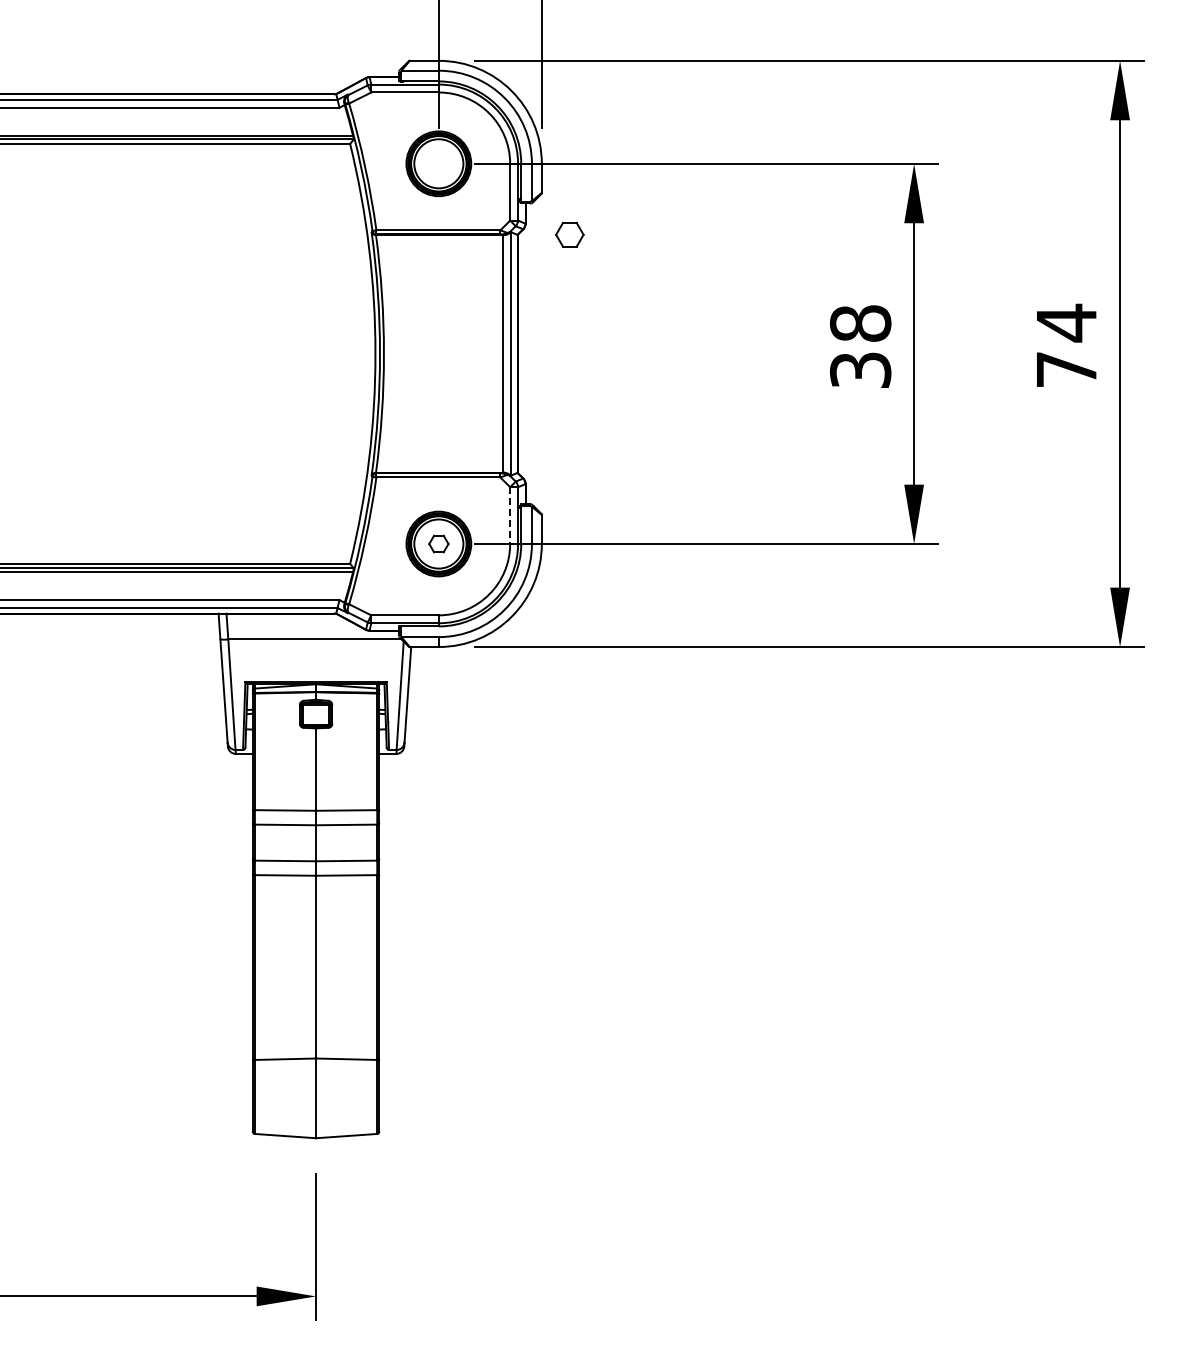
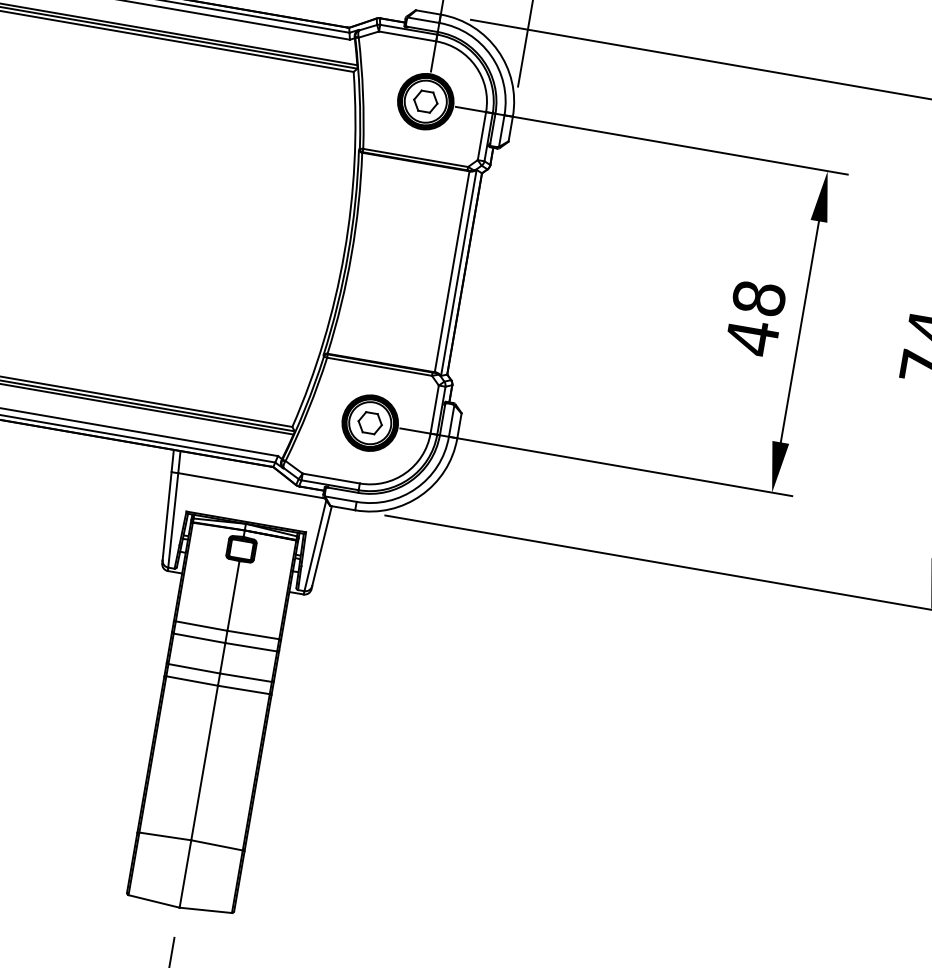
part: (569, 234) -> (425, 101), moved
text: (860, 370) -> (752, 338), 38 -> 48
line: (510, 516) -> (434, 410), dashed -> solid
part: (438, 543) -> (370, 422), size x1.43

